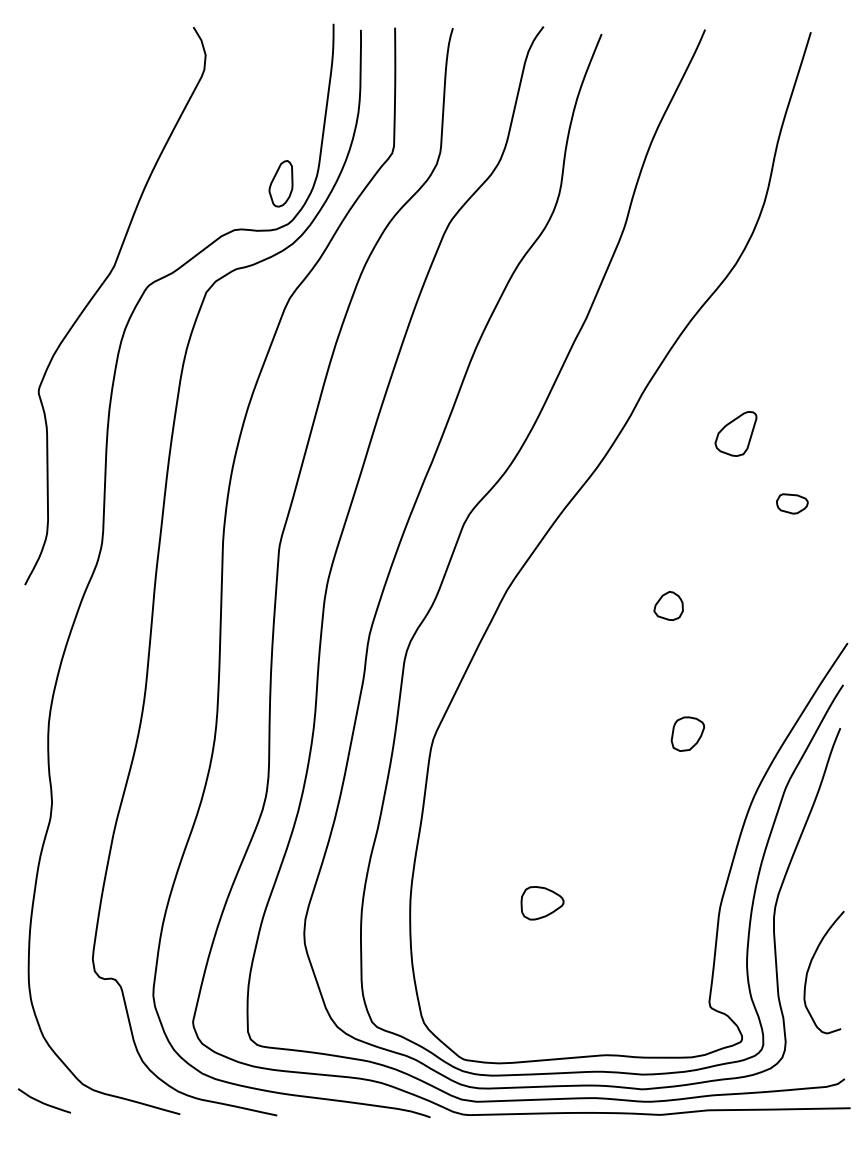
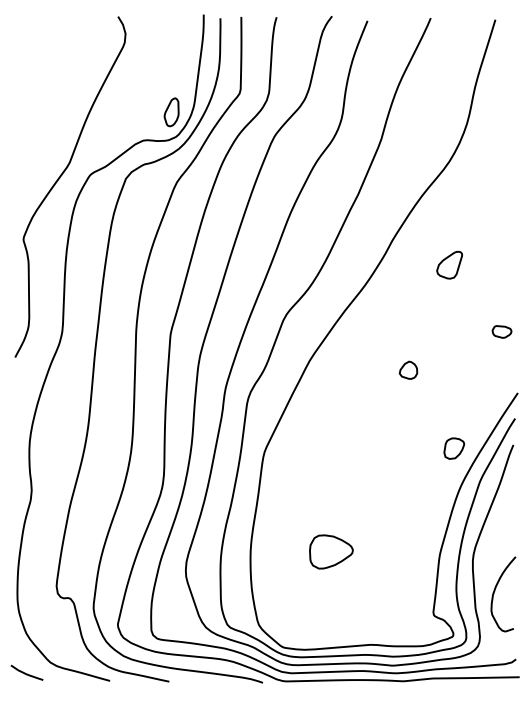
part: (791, 503) -> (501, 331), moved
part: (688, 733) -> (454, 448), moved
part: (542, 902) -> (331, 551), size x1.67

